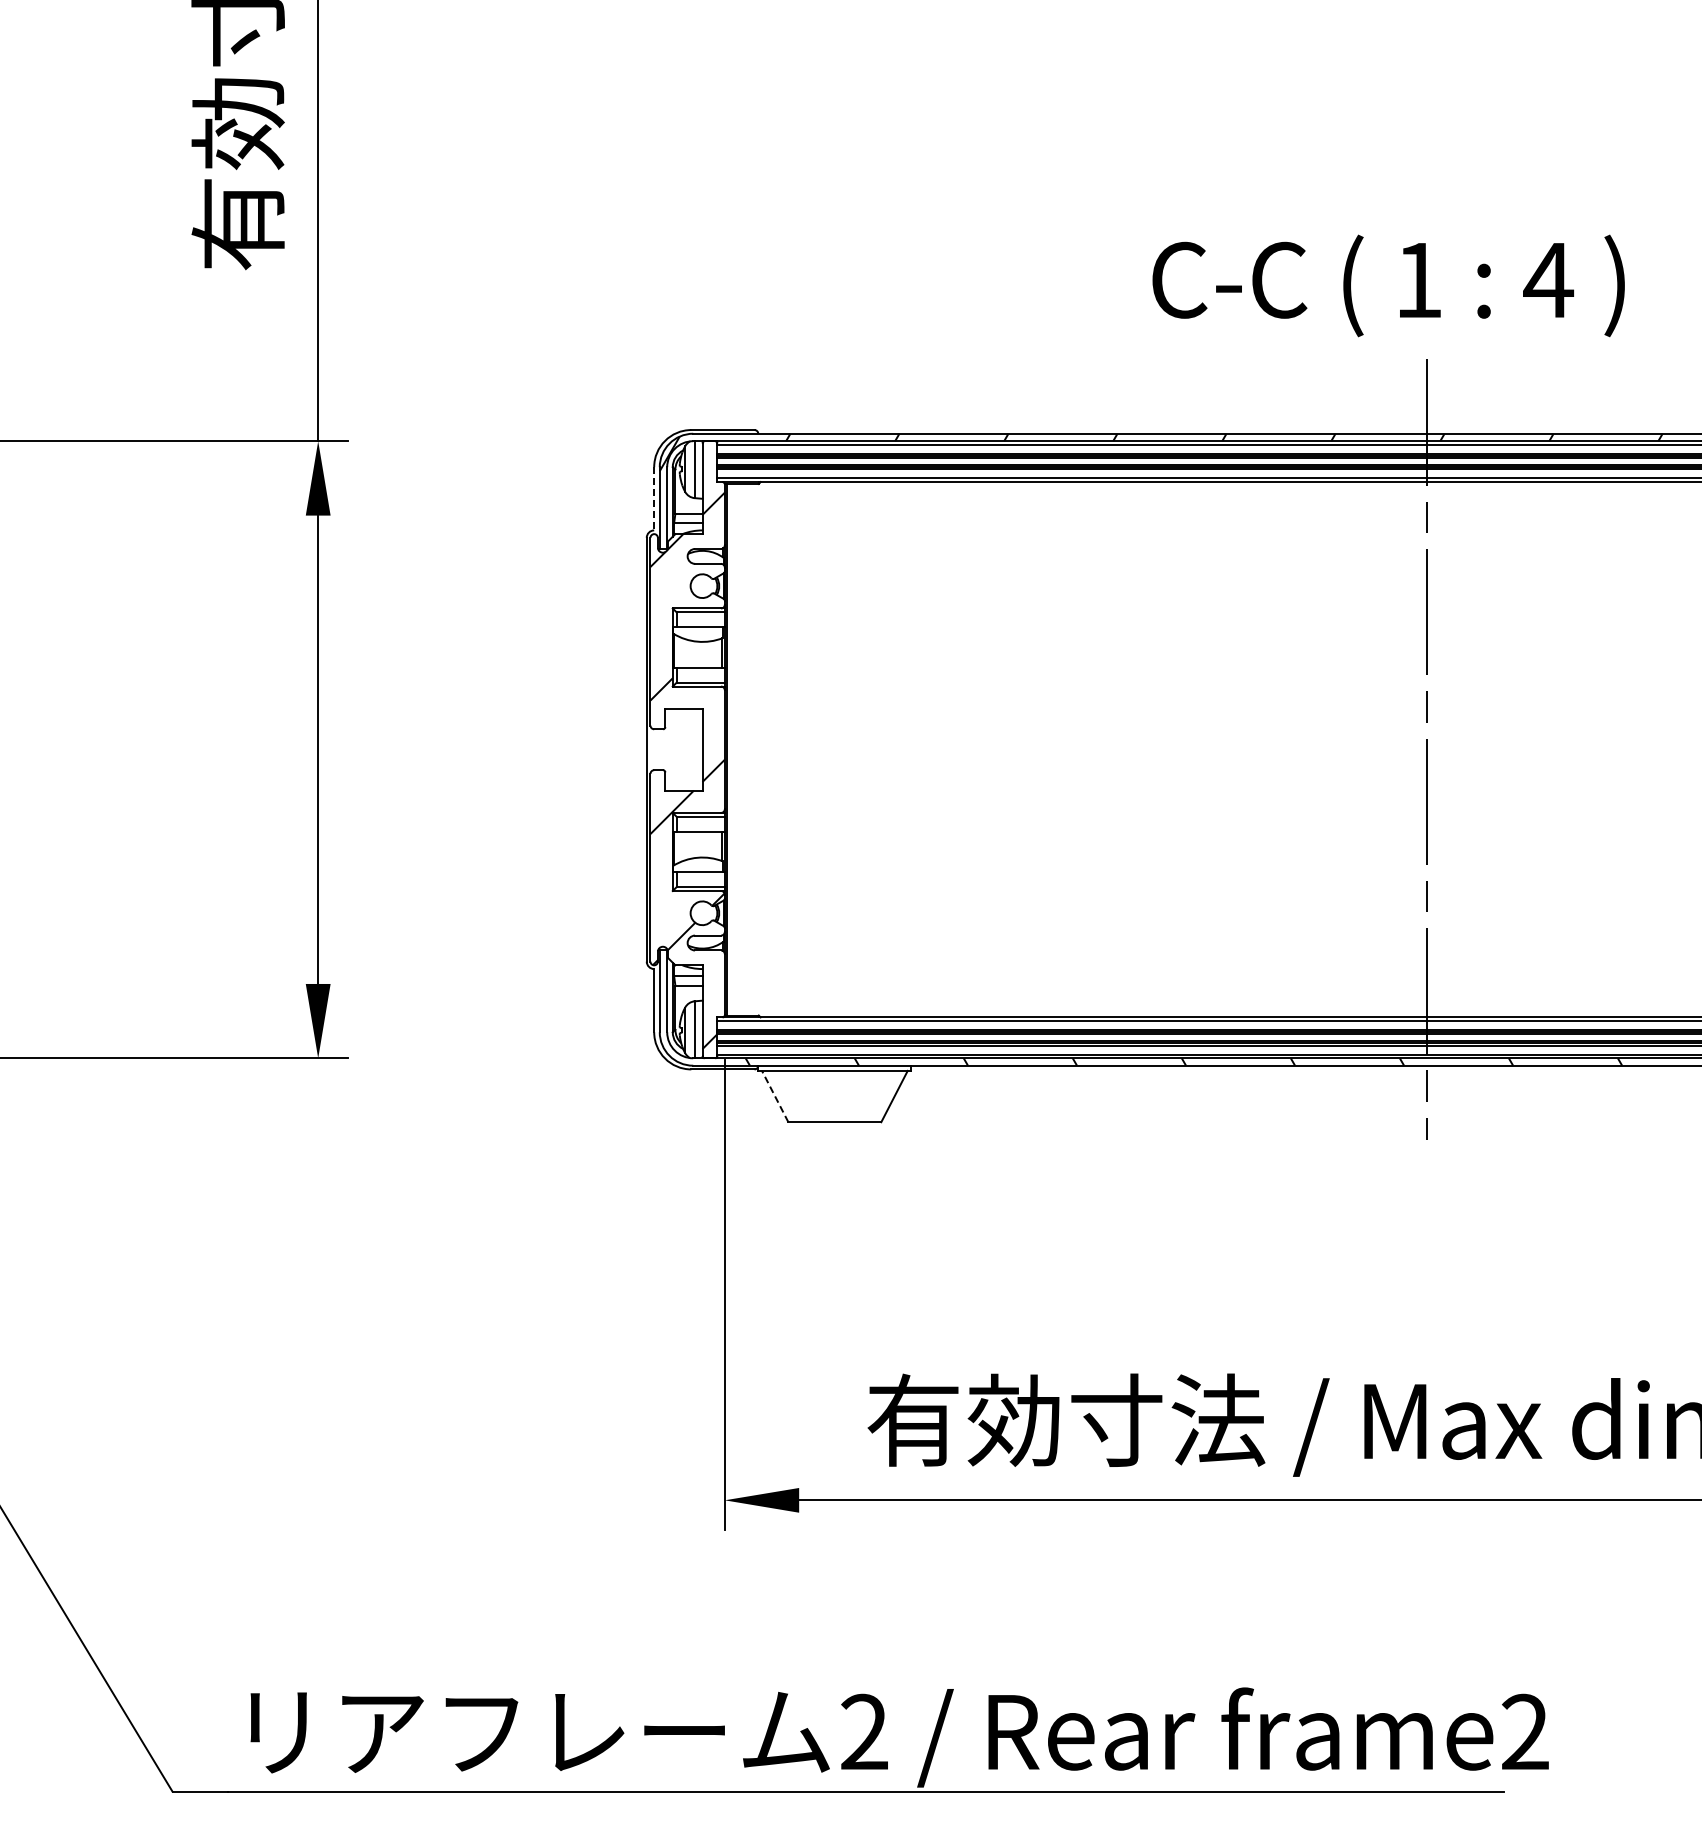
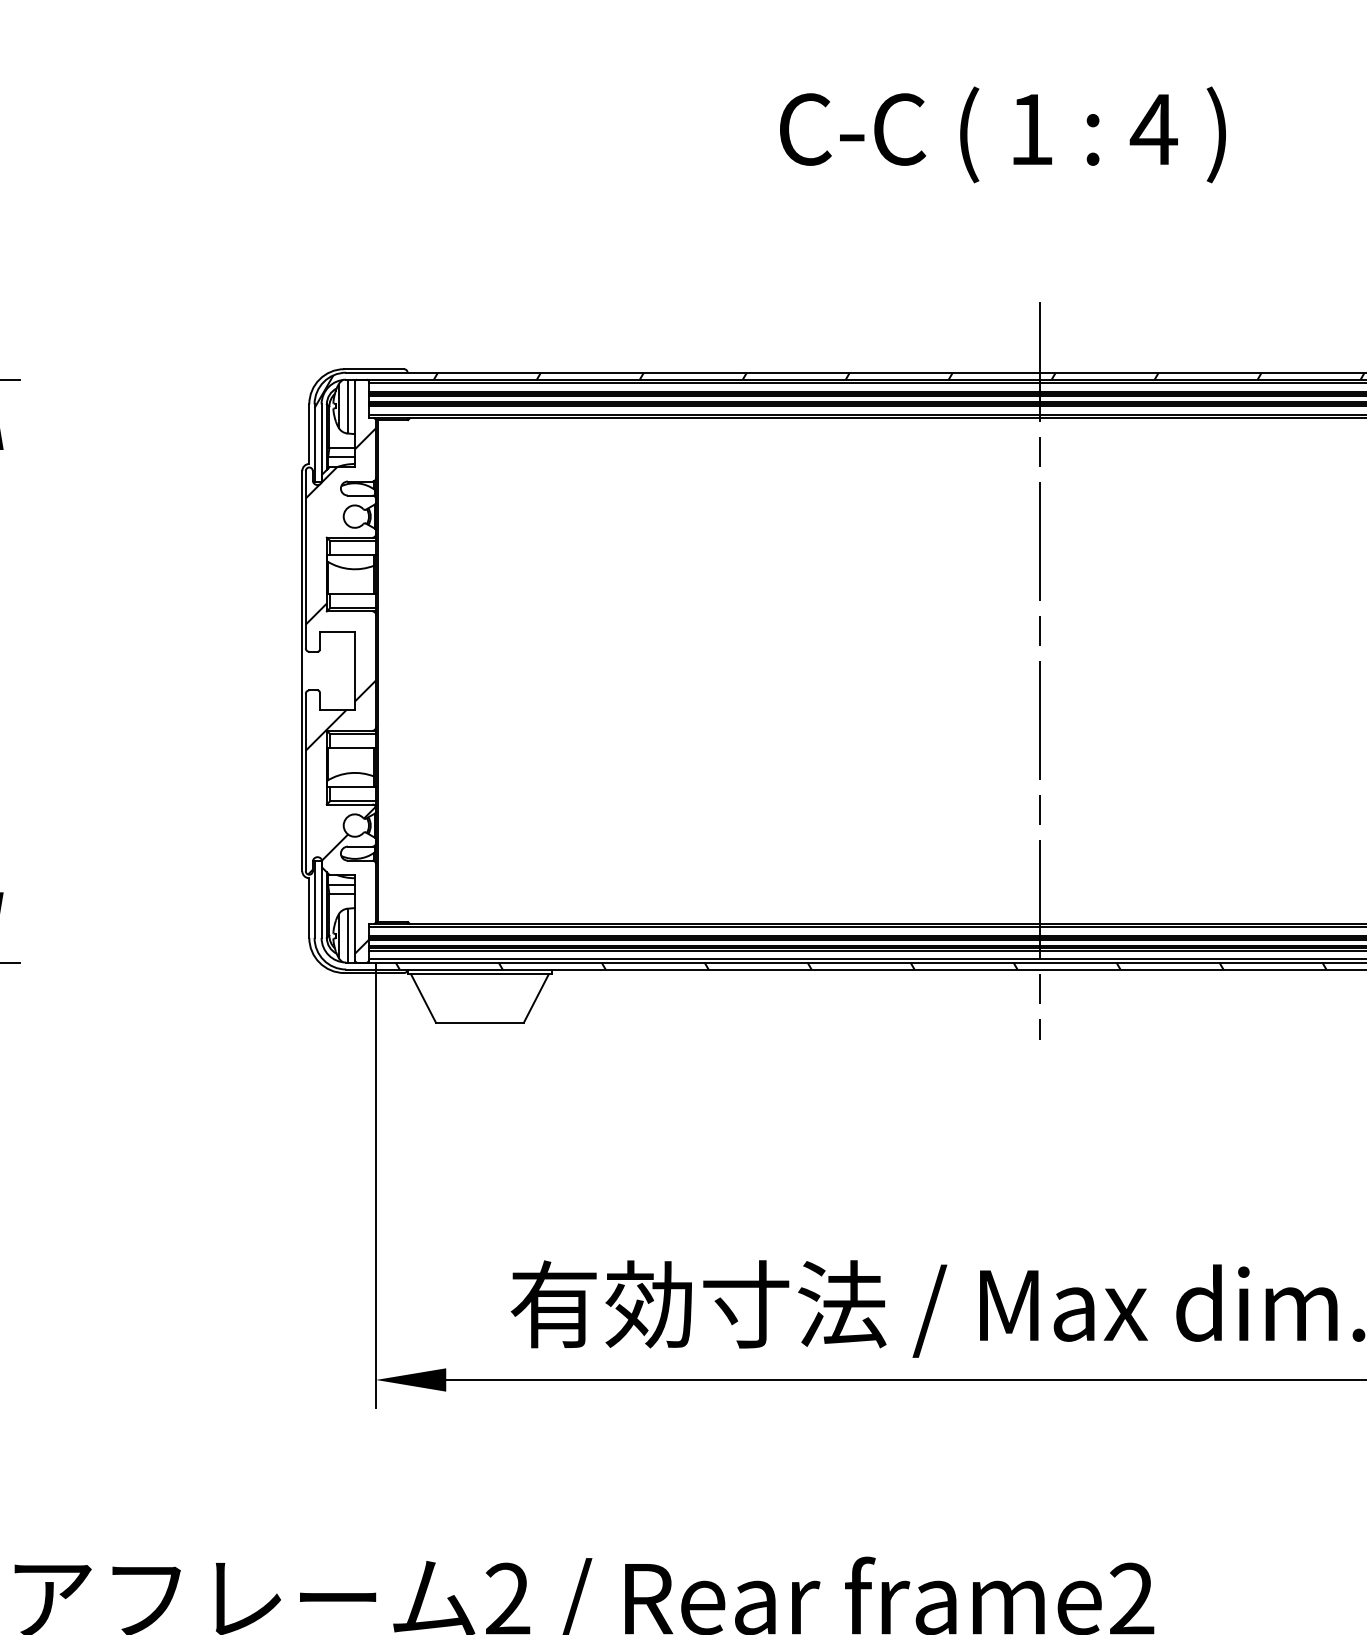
text: (1388, 285) -> (1002, 134), moved
line: (654, 498) -> (309, 433), dashed -> solid
line: (775, 1096) -> (423, 998), dashed -> solid

